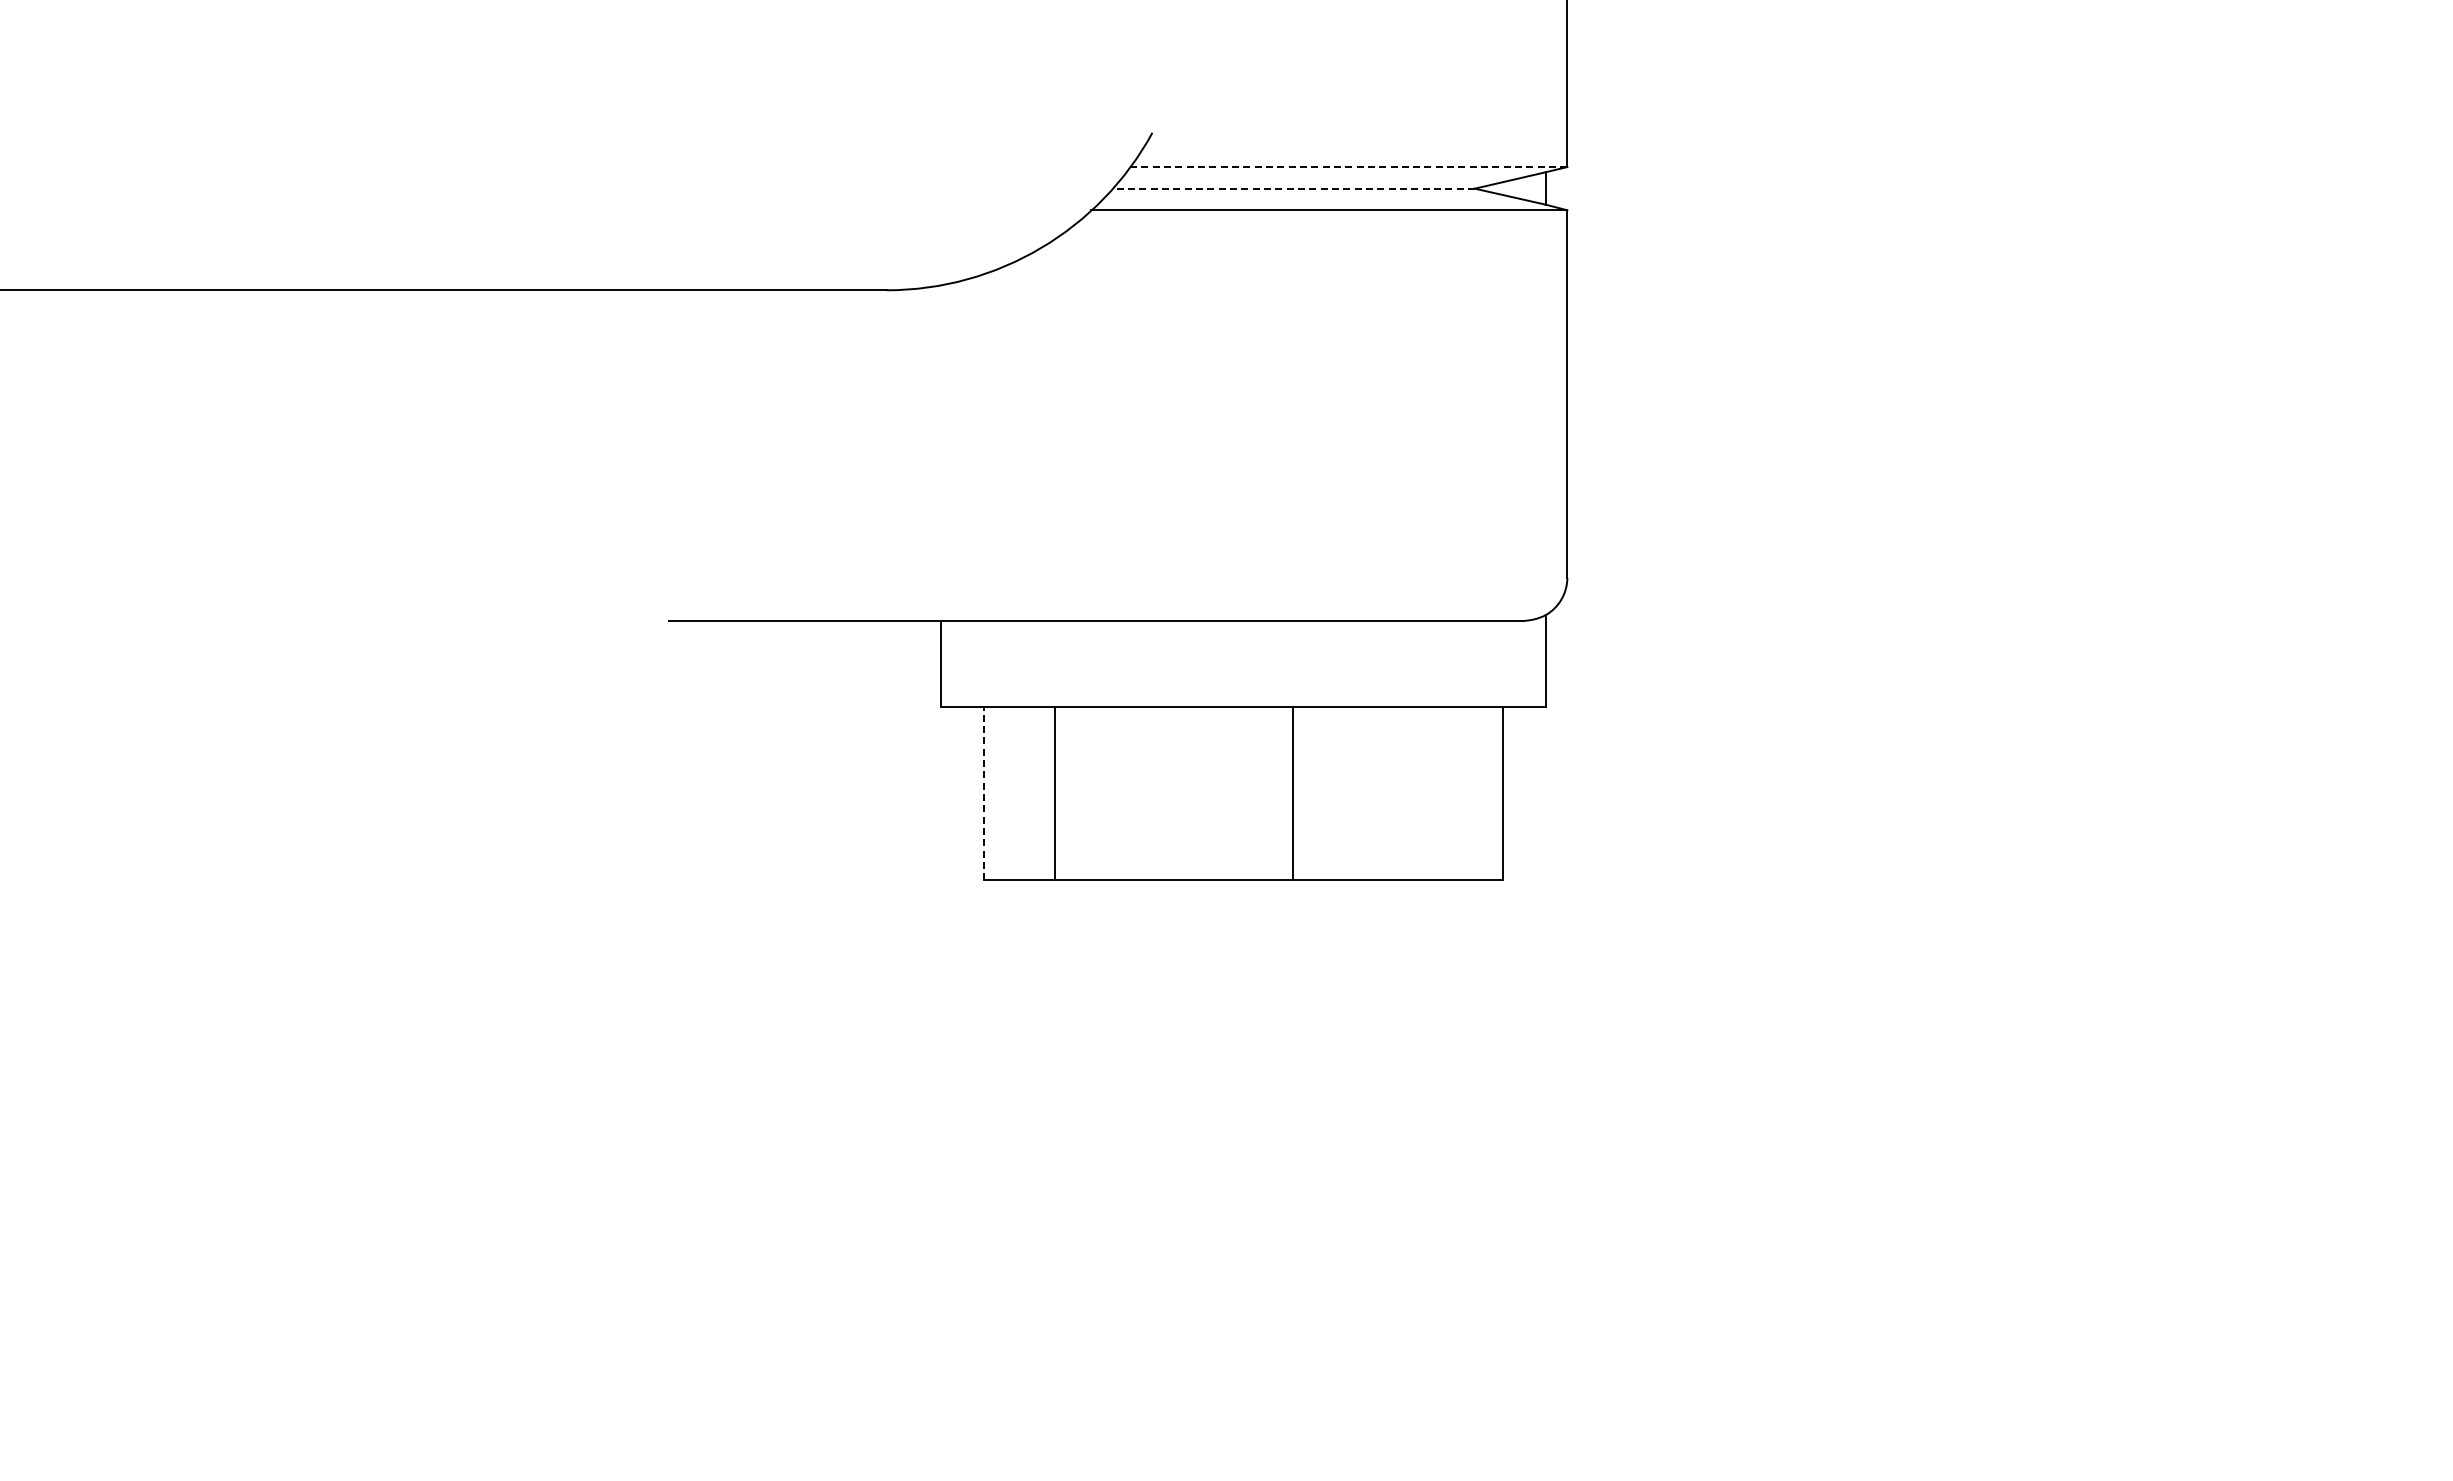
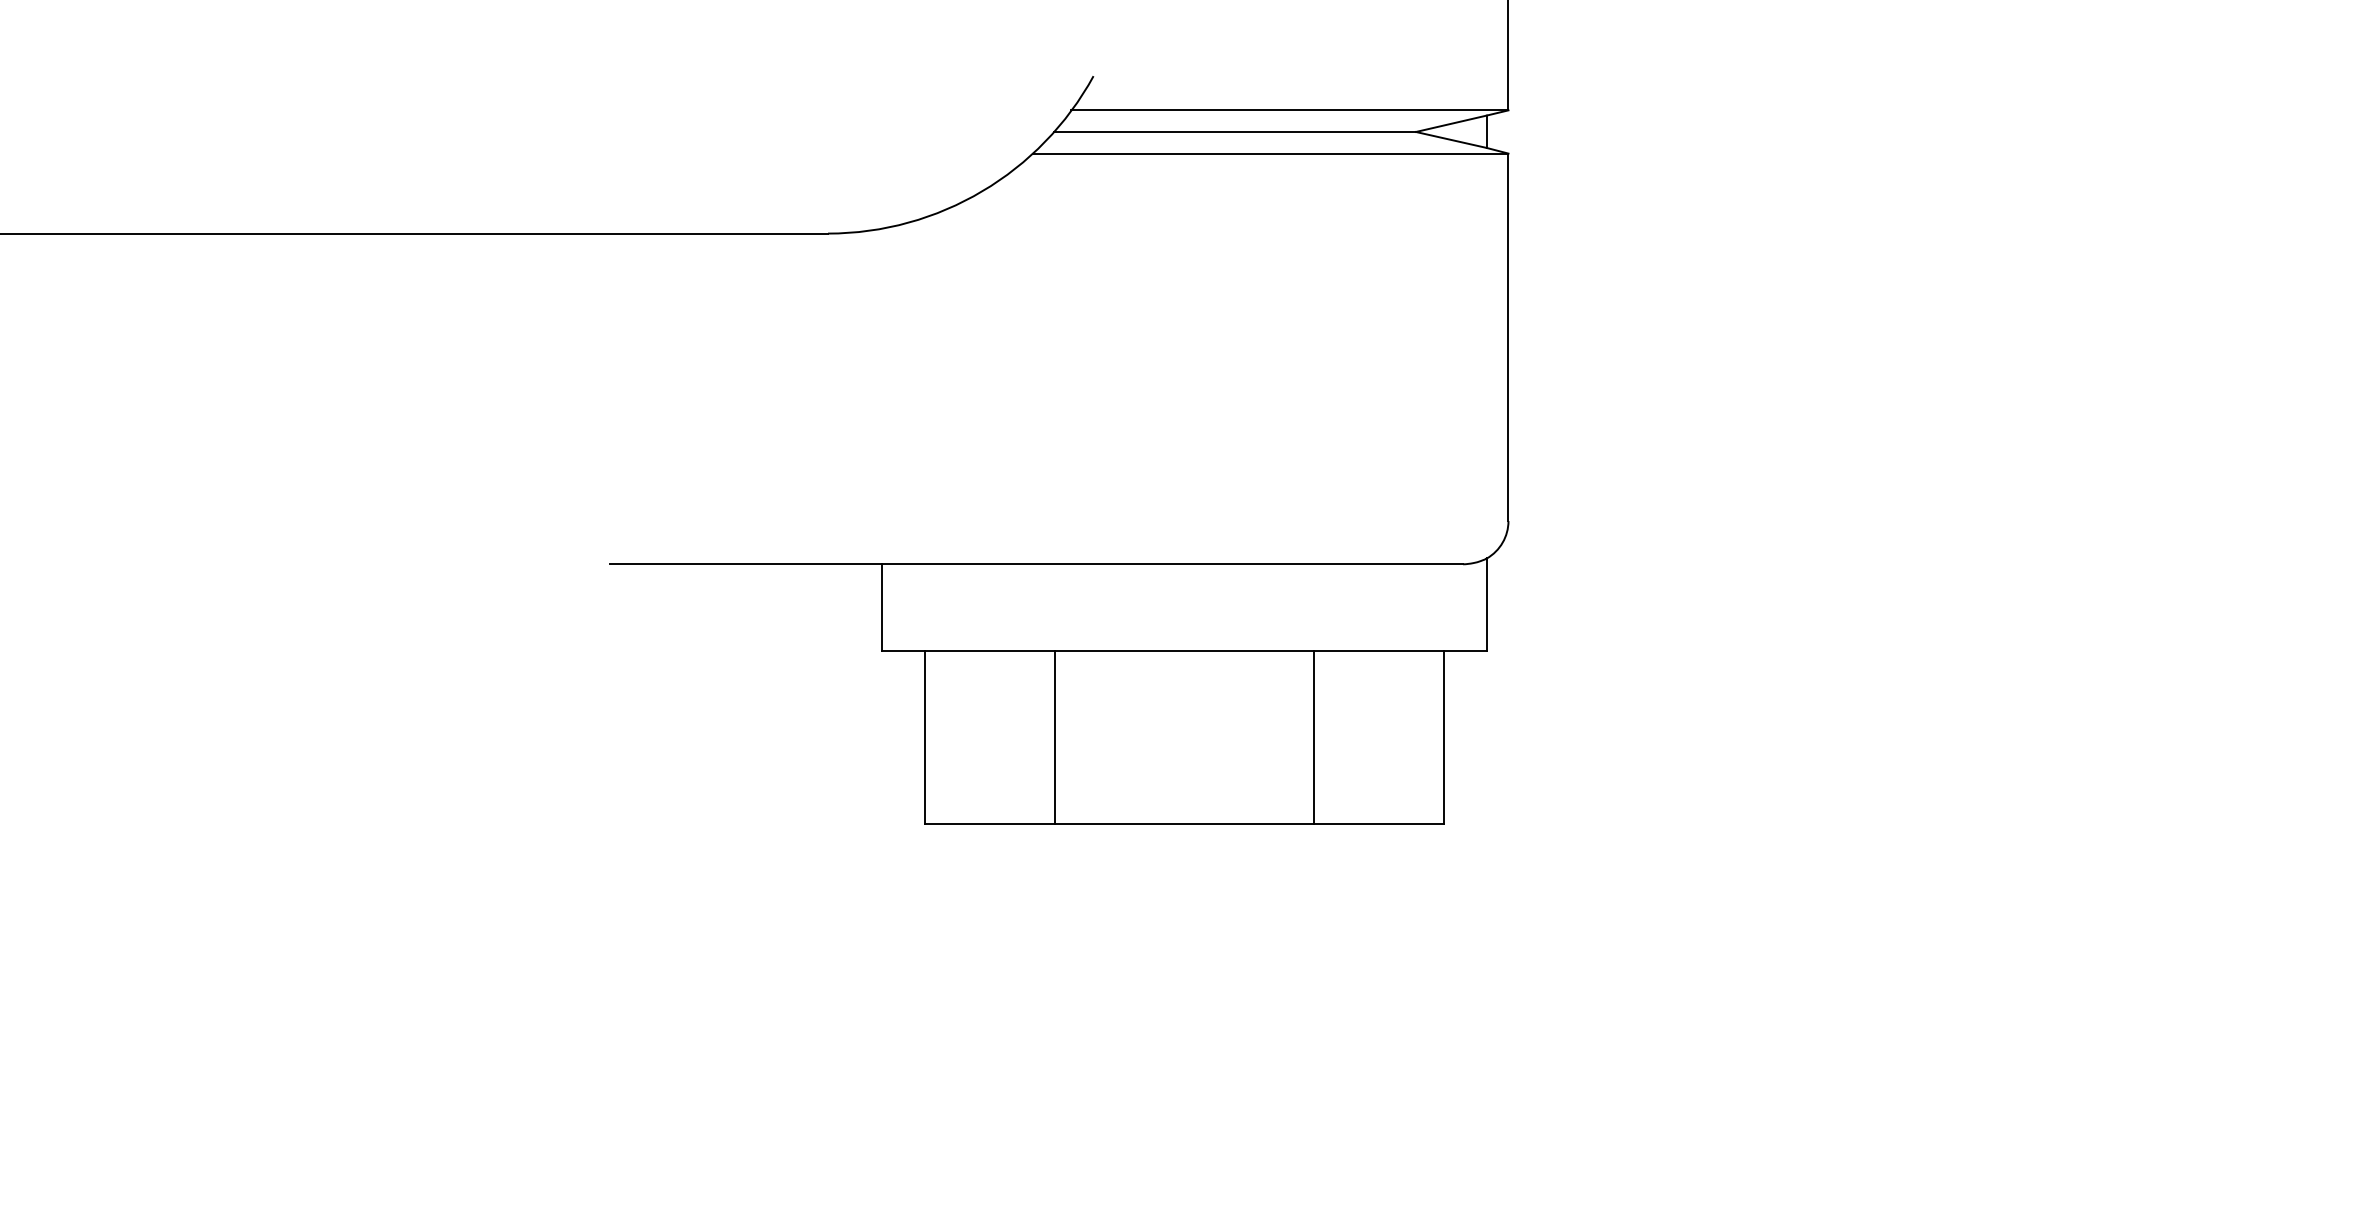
line: (1348, 167) -> (1289, 110), dashed -> solid
line: (1293, 188) -> (1234, 131), dashed -> solid
line: (983, 793) -> (924, 736), dashed -> solid
line: (1055, 793) -> (1054, 736), moved
line: (1292, 793) -> (1313, 736), moved

